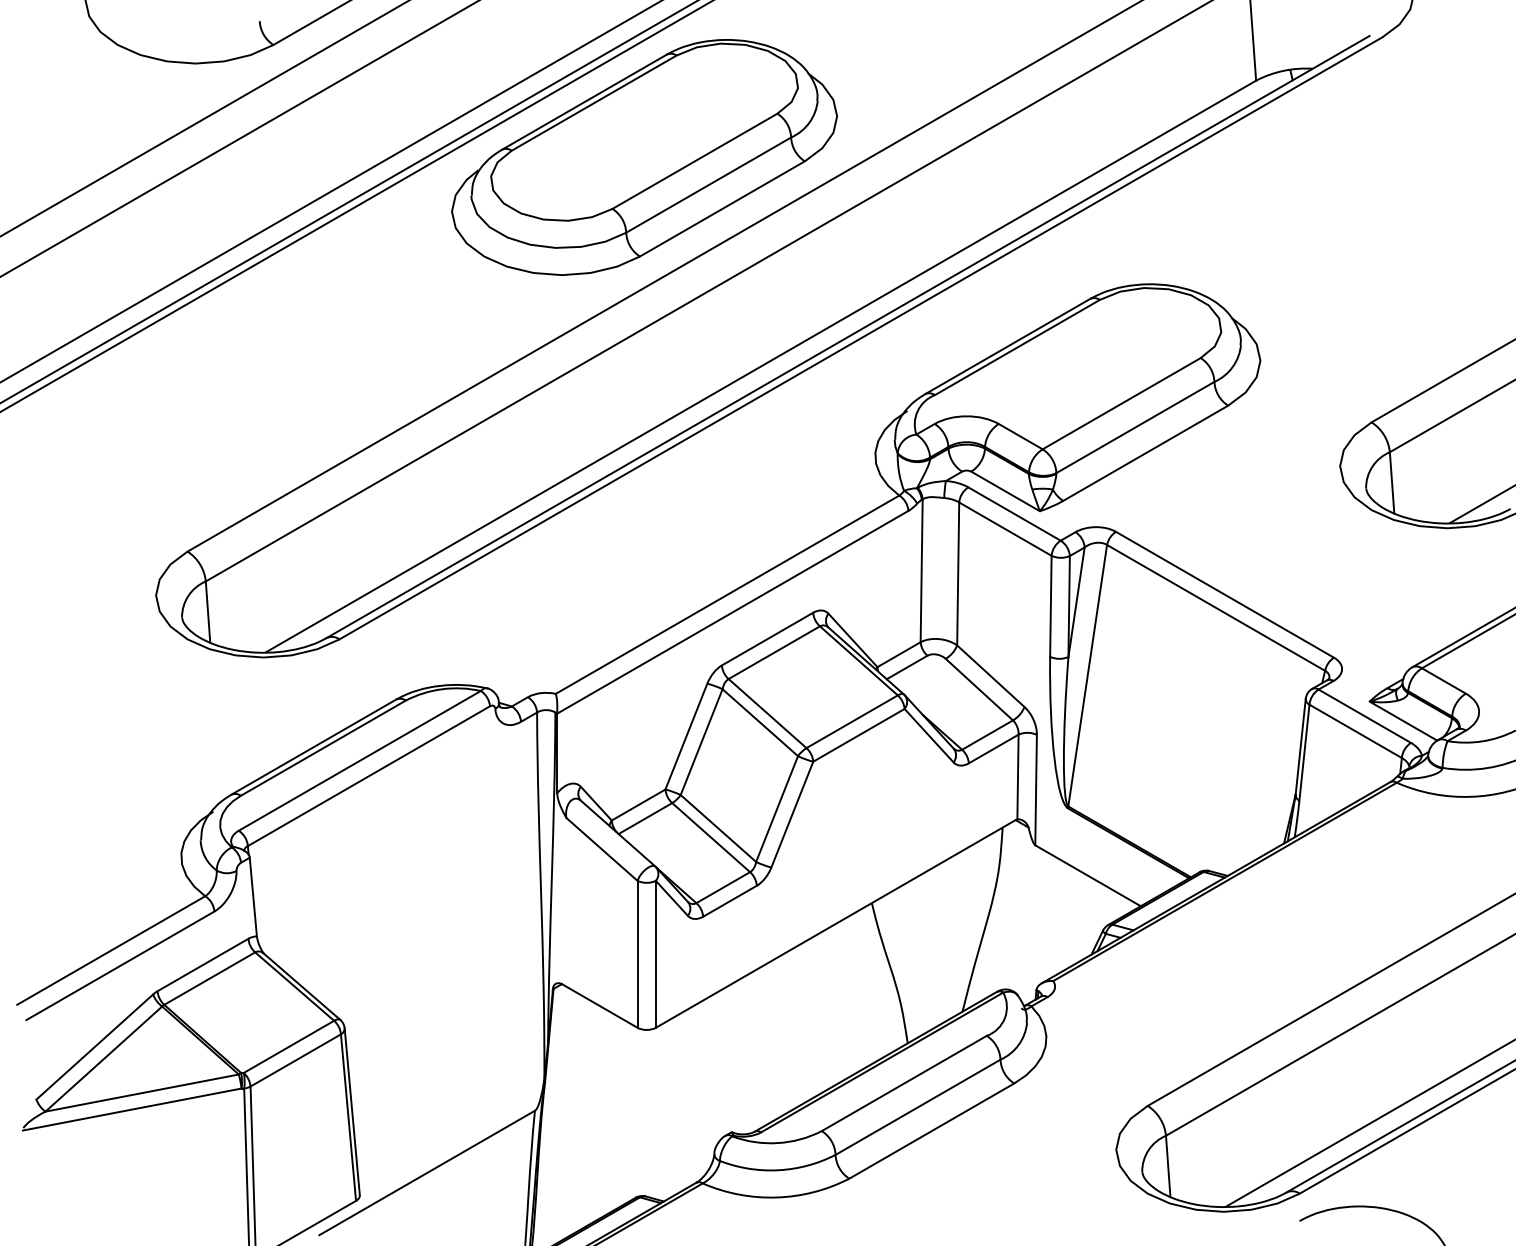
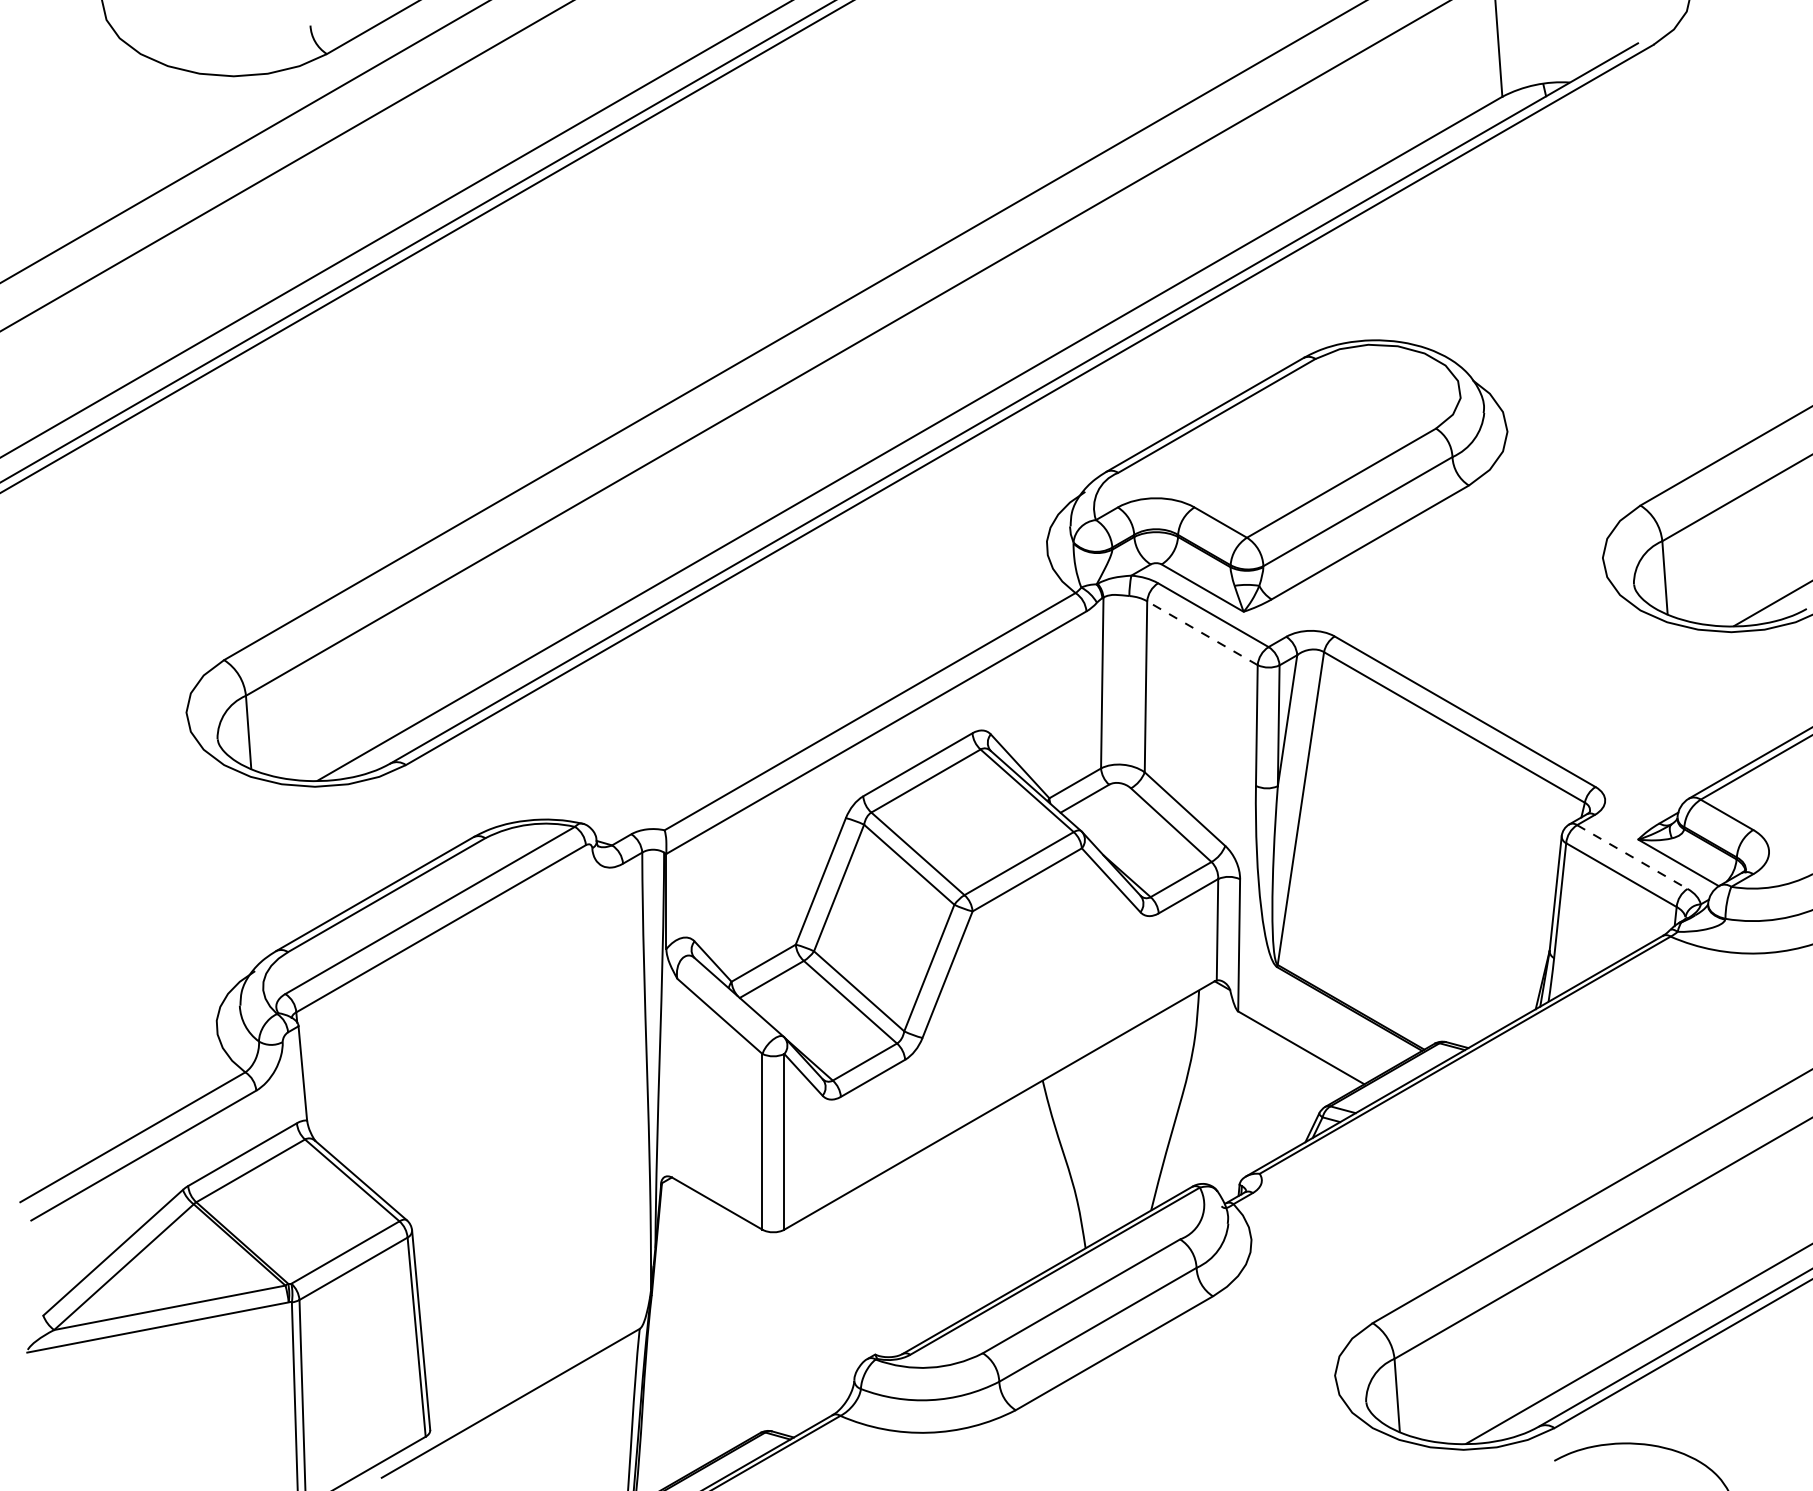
part: (644, 157) -> (770, 188), removed
line: (1004, 528) -> (1201, 632), solid -> dashed
line: (1365, 716) -> (1633, 857), solid -> dashed

